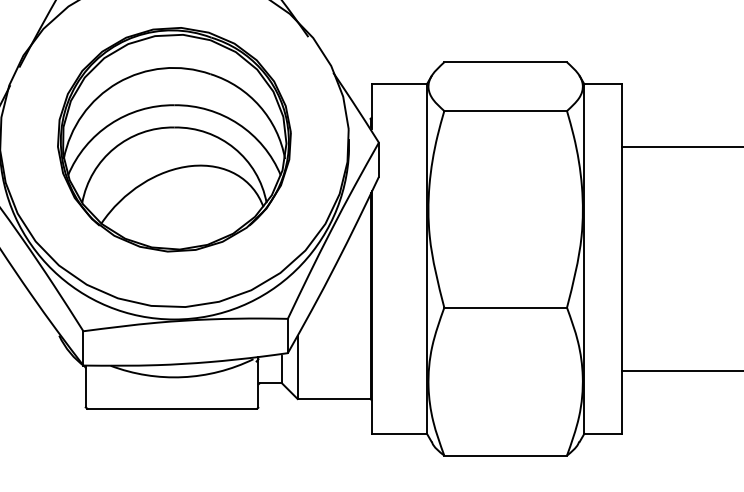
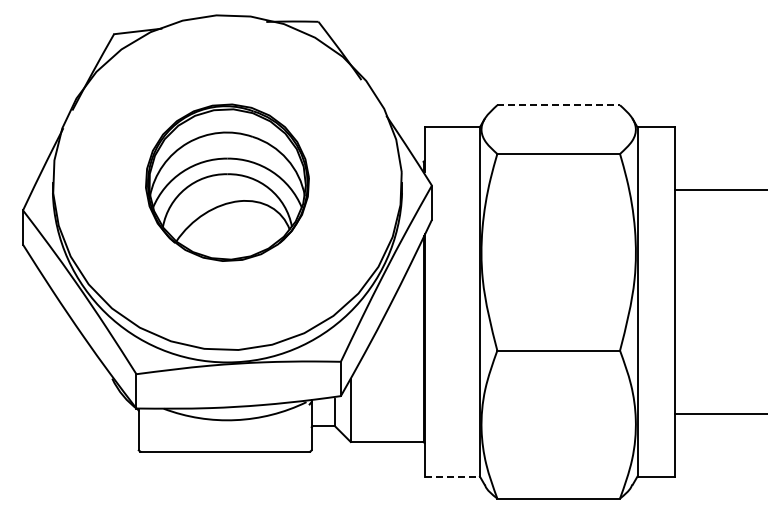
line: (506, 62) -> (559, 105), solid -> dashed
part: (174, 139) -> (227, 182), size x0.7
line: (399, 433) -> (452, 476), solid -> dashed

